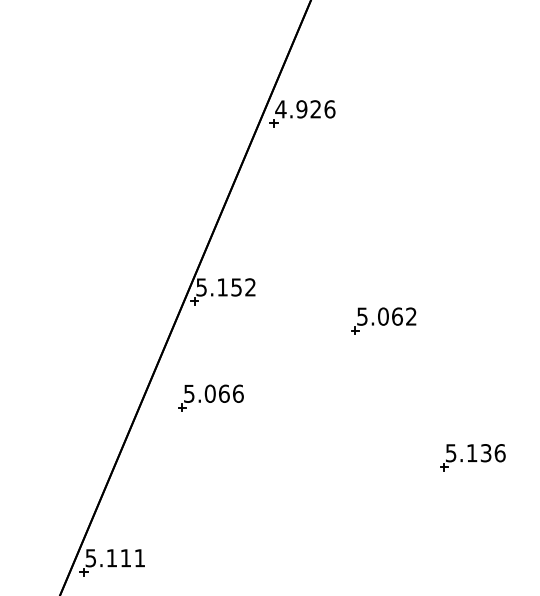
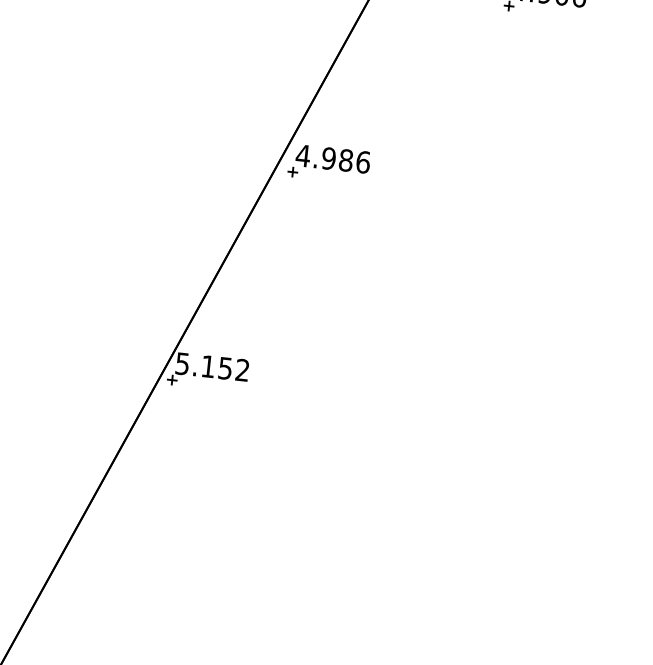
text: (315, 109) -> (345, 160), 4.926 -> 4.986
part: (383, 320) -> (401, 428), removed
part: (210, 397) -> (179, 500), removed
part: (472, 457) -> (492, 607), removed

